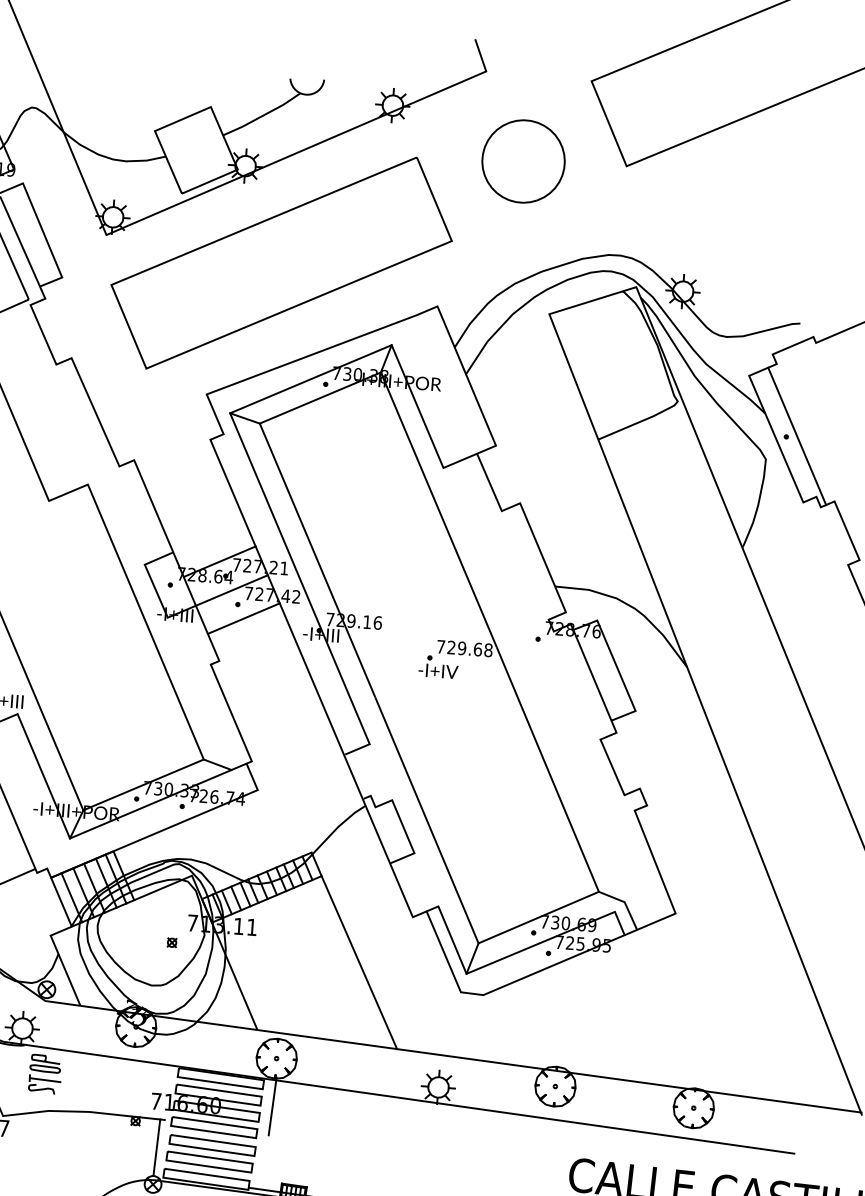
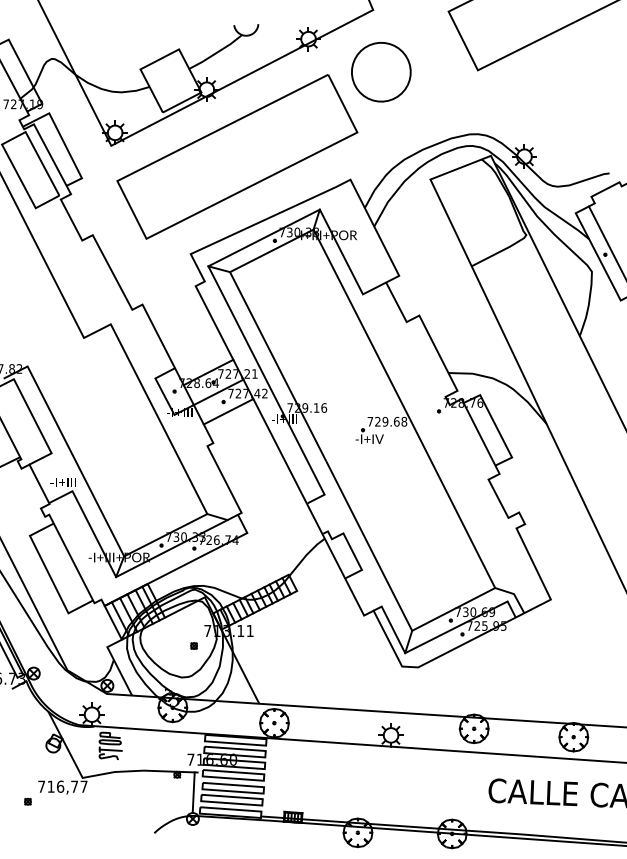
part: (523, 161) -> (381, 72), moved
line: (359, 962) -> (328, 650), removed
line: (271, 1106) -> (273, 757), removed

